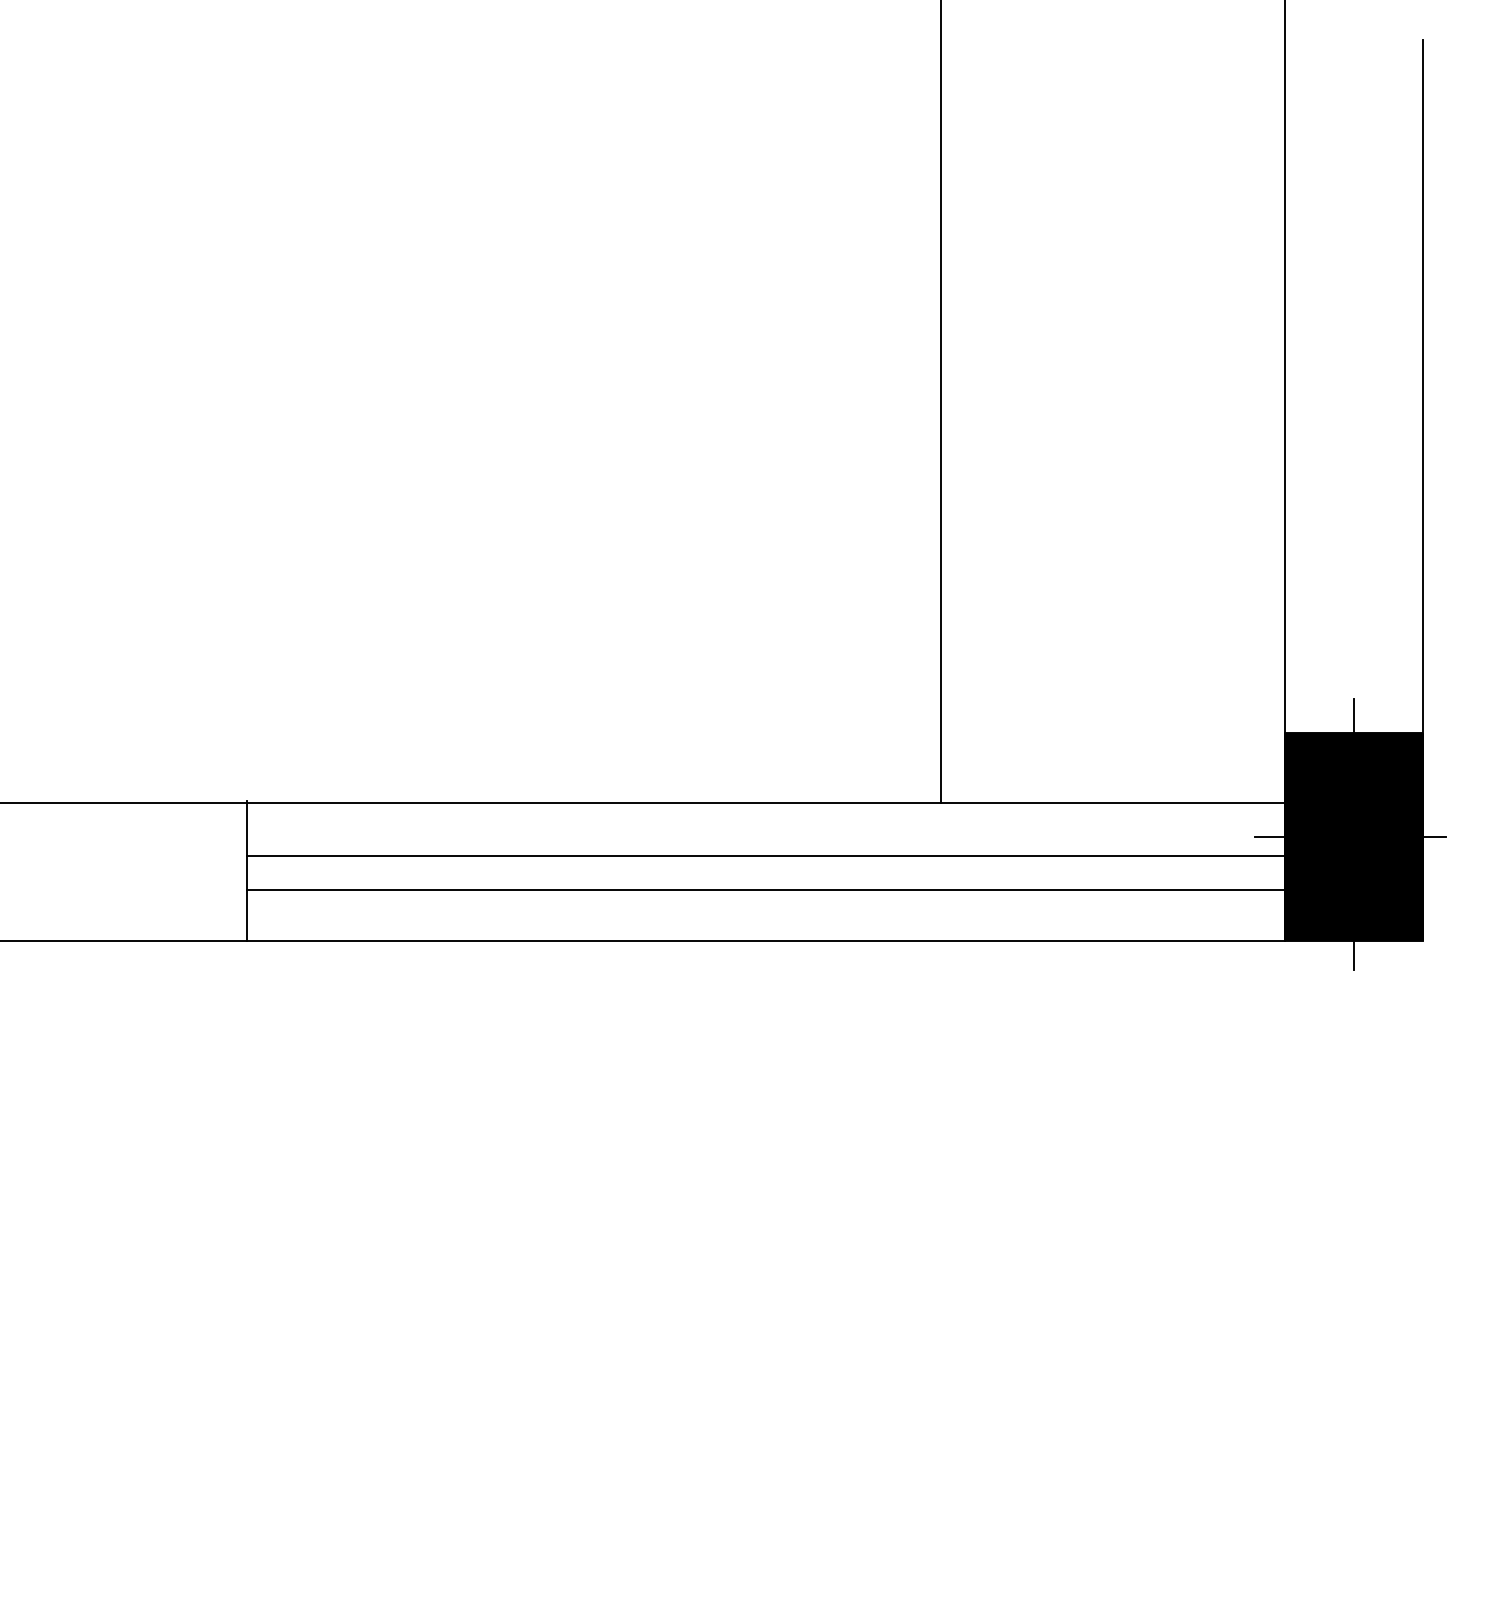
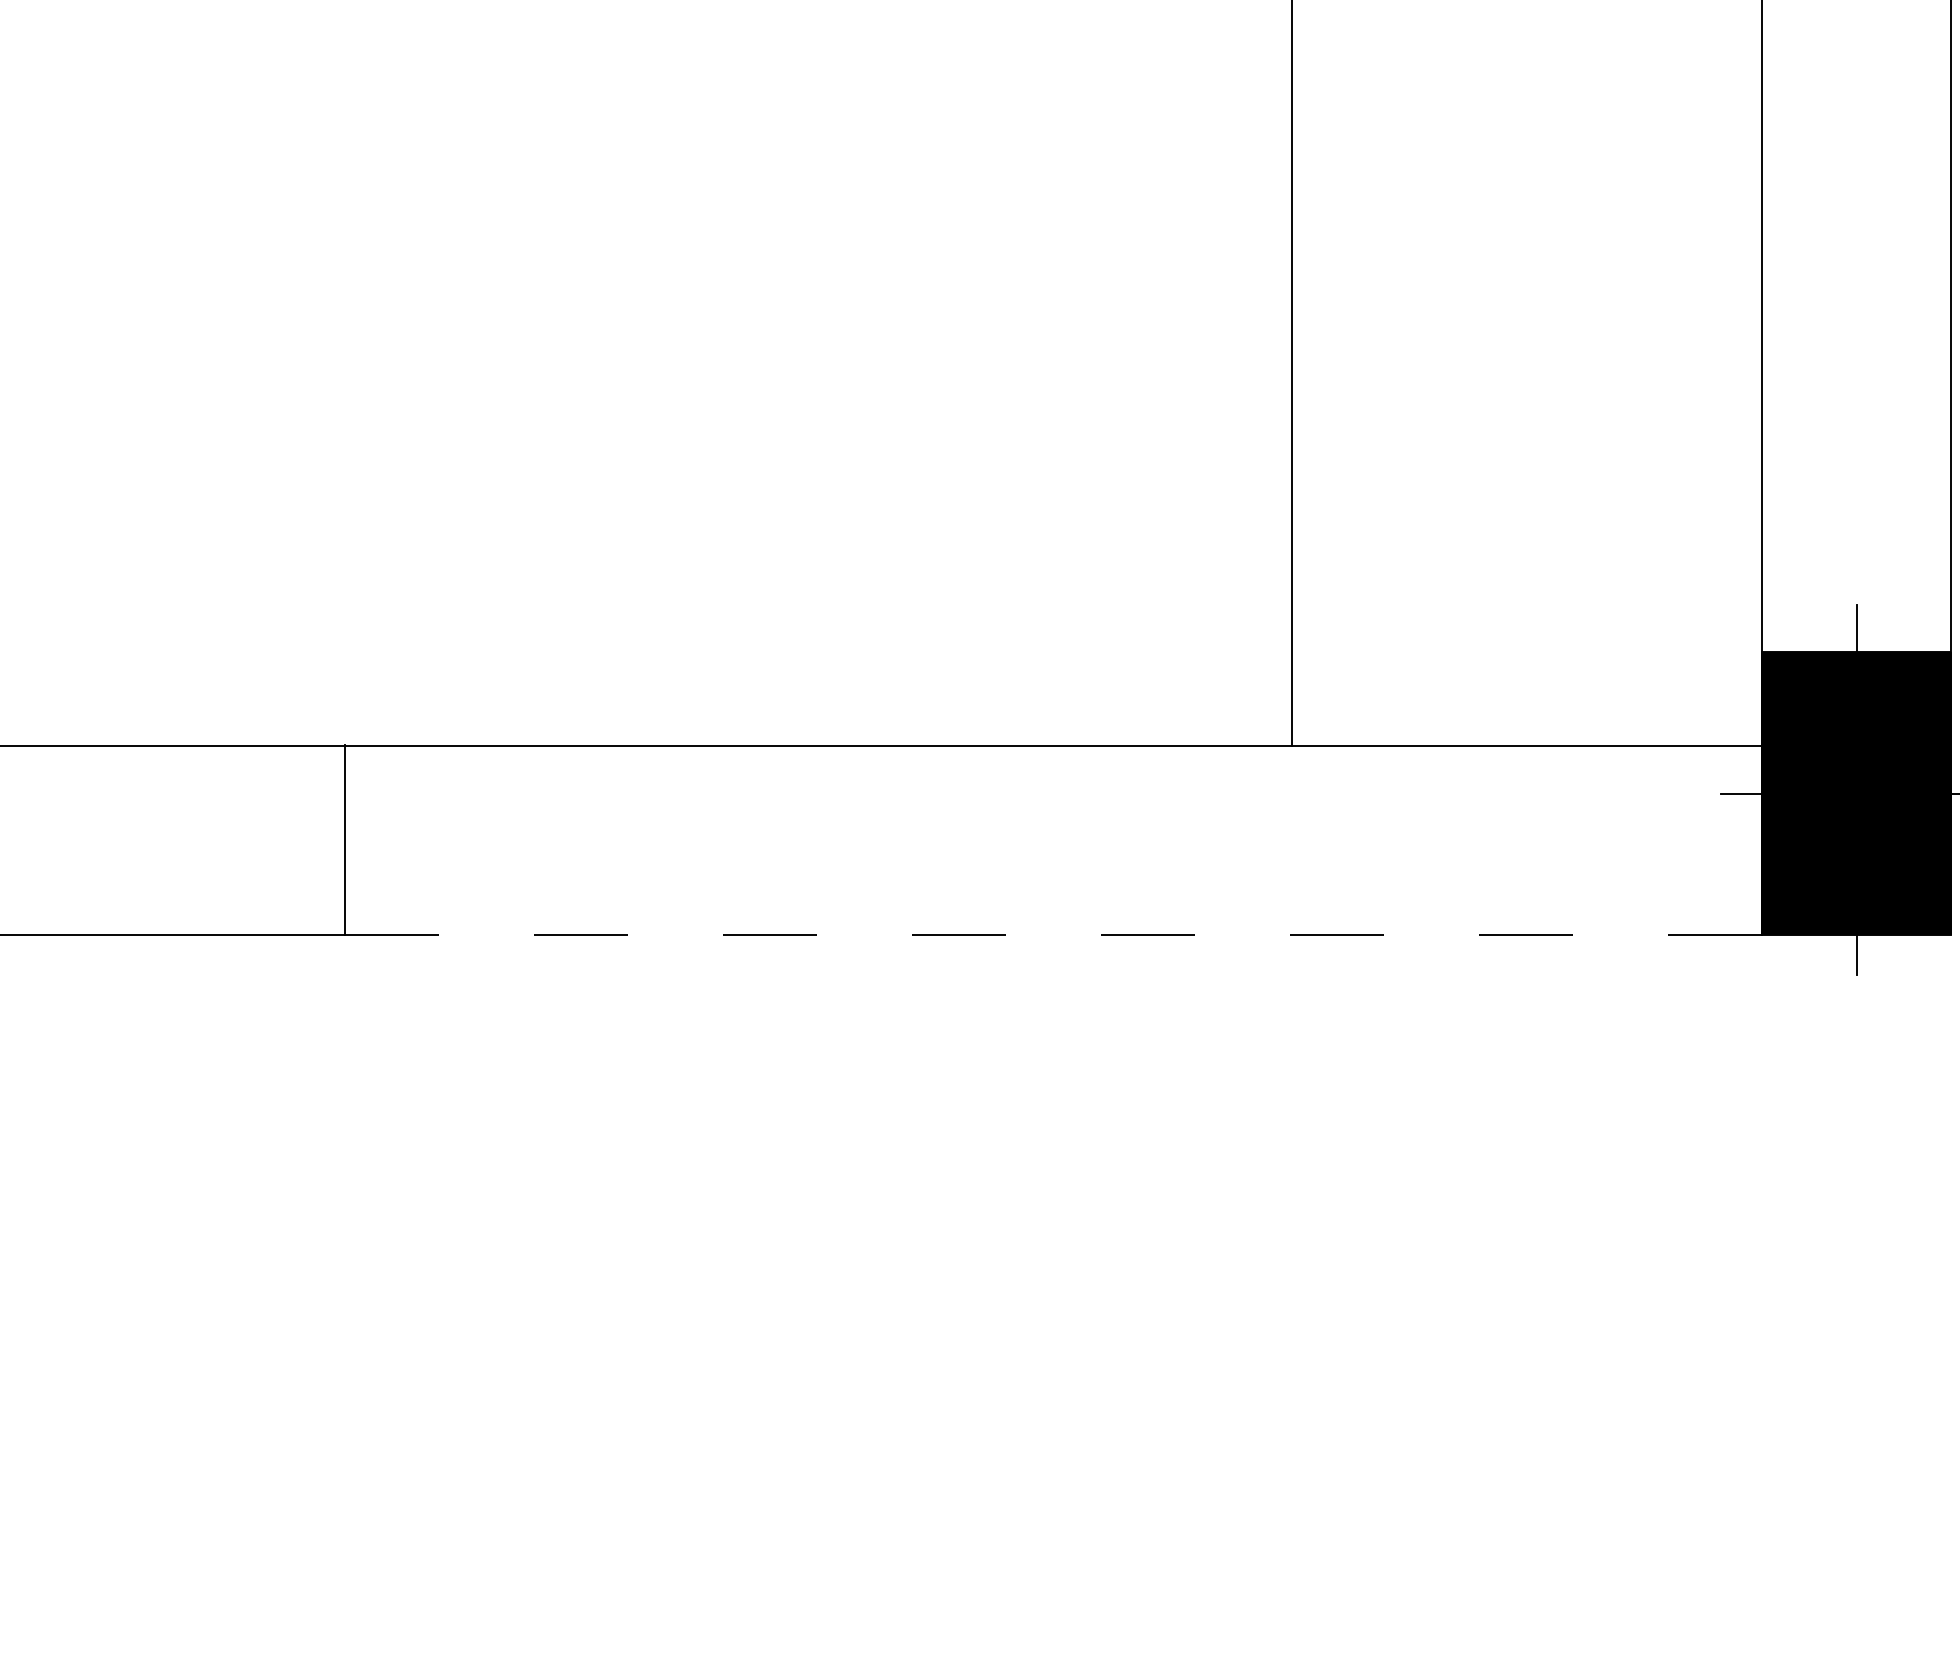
line: (765, 855) -> (1052, 818), removed
line: (765, 890) -> (1052, 866), removed
line: (765, 940) -> (1052, 934), solid -> dashed

